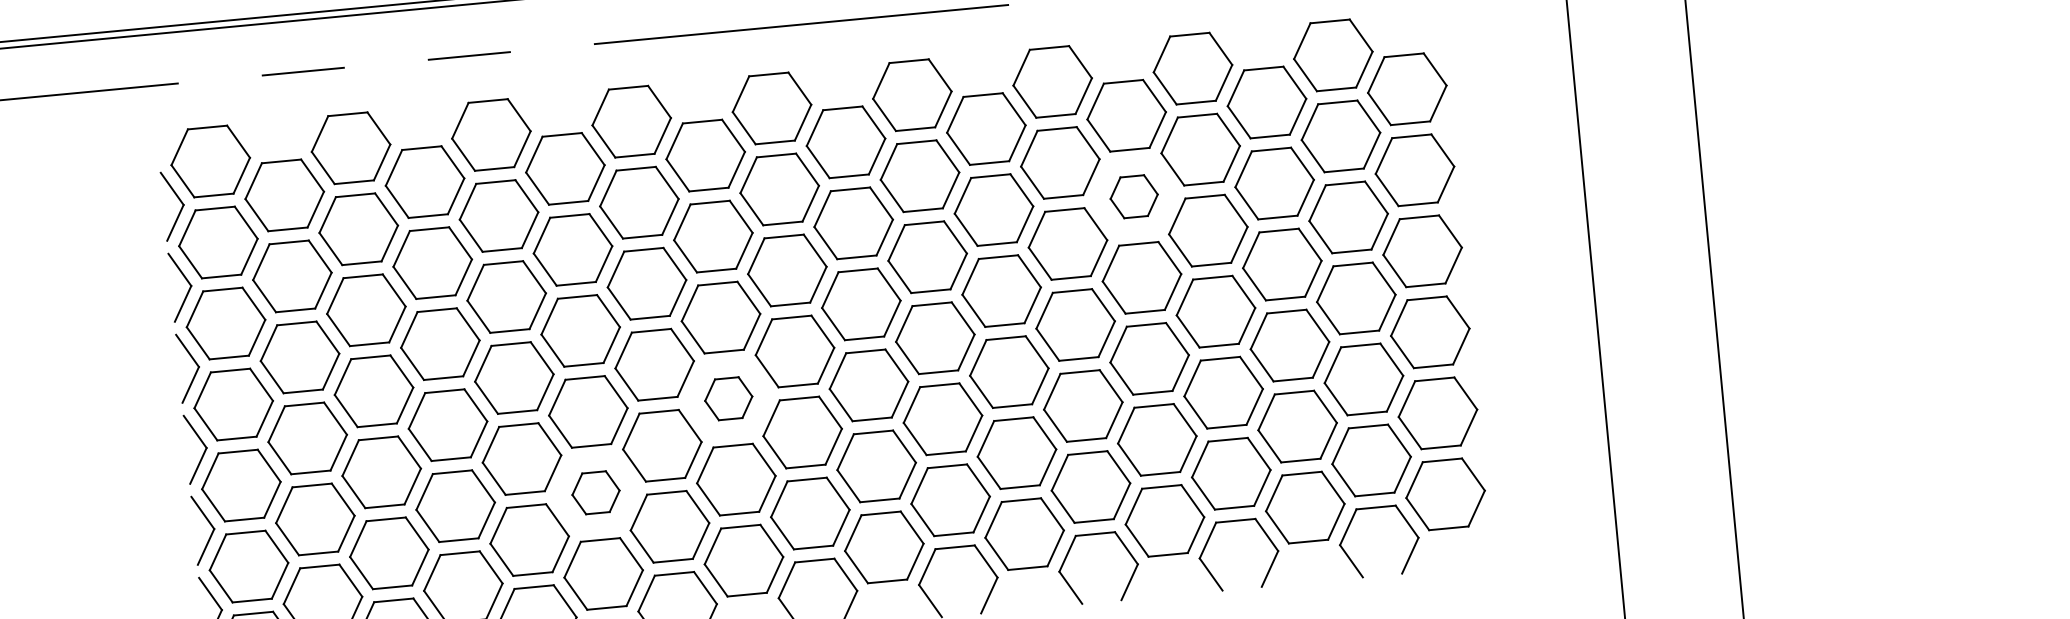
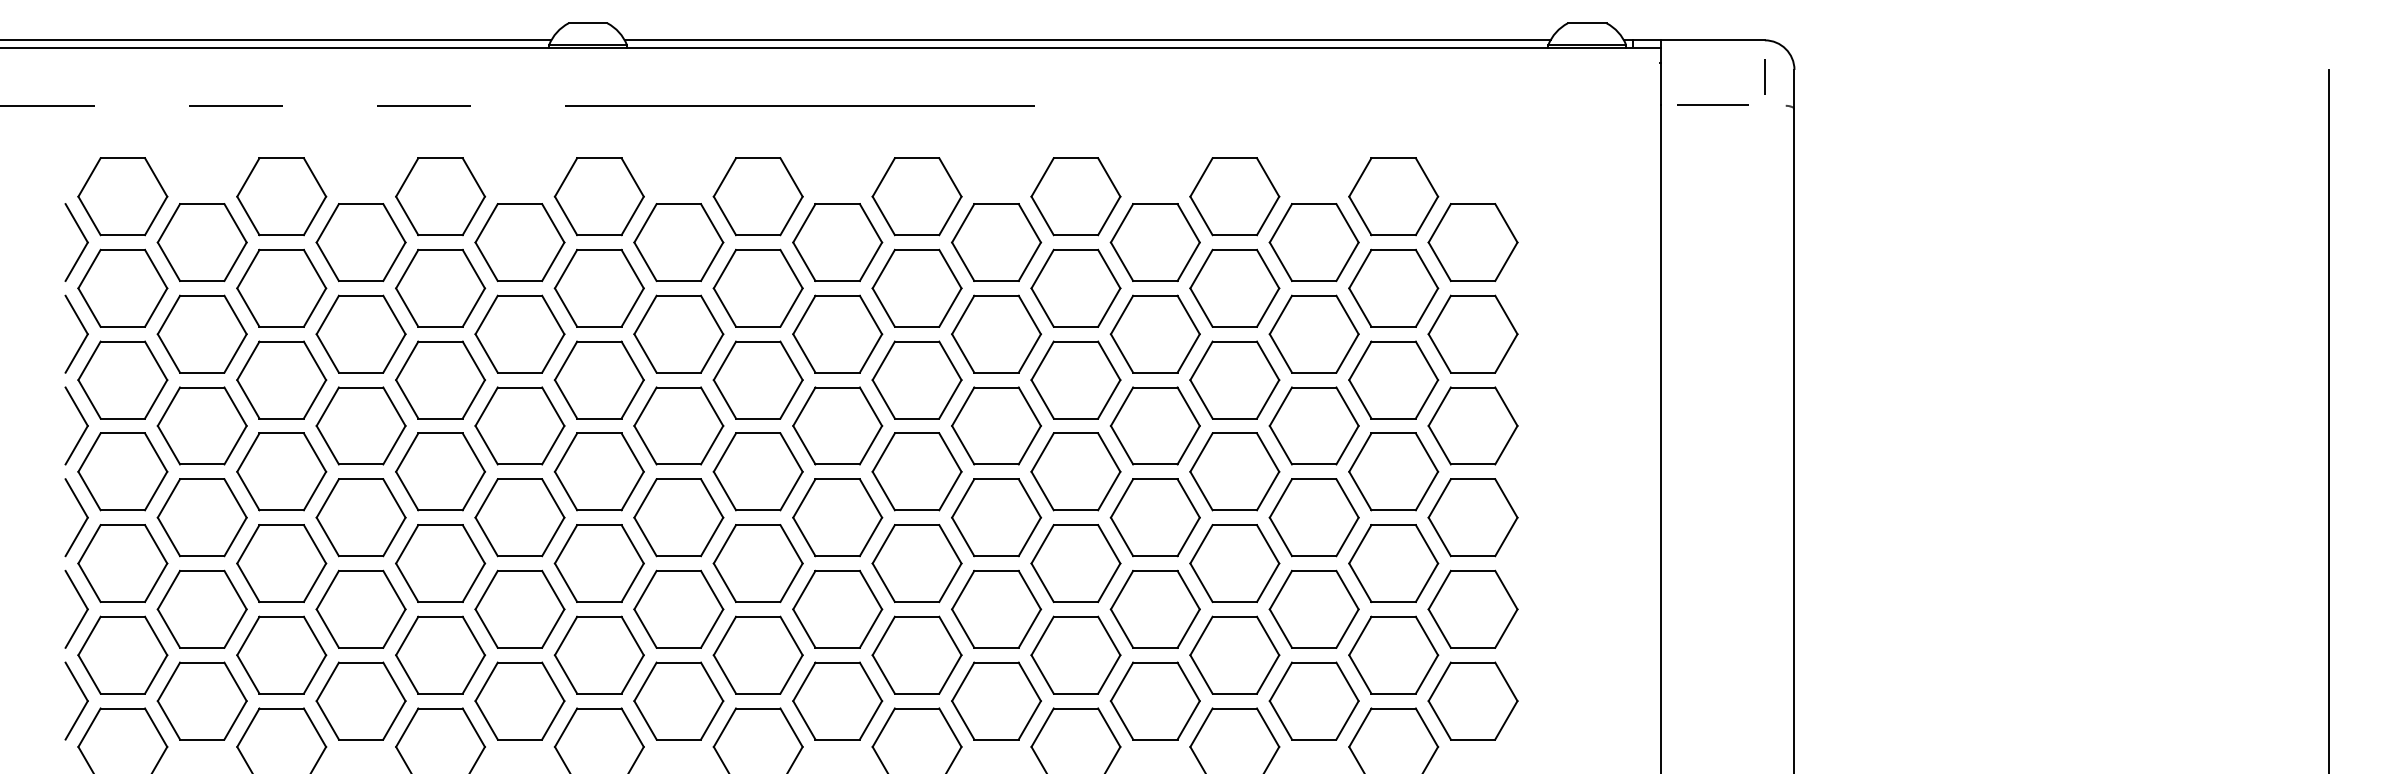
part: (1133, 196) -> (1154, 333), size x1.67
part: (728, 398) -> (678, 517), size x1.67
part: (595, 492) -> (519, 608), size x1.67

